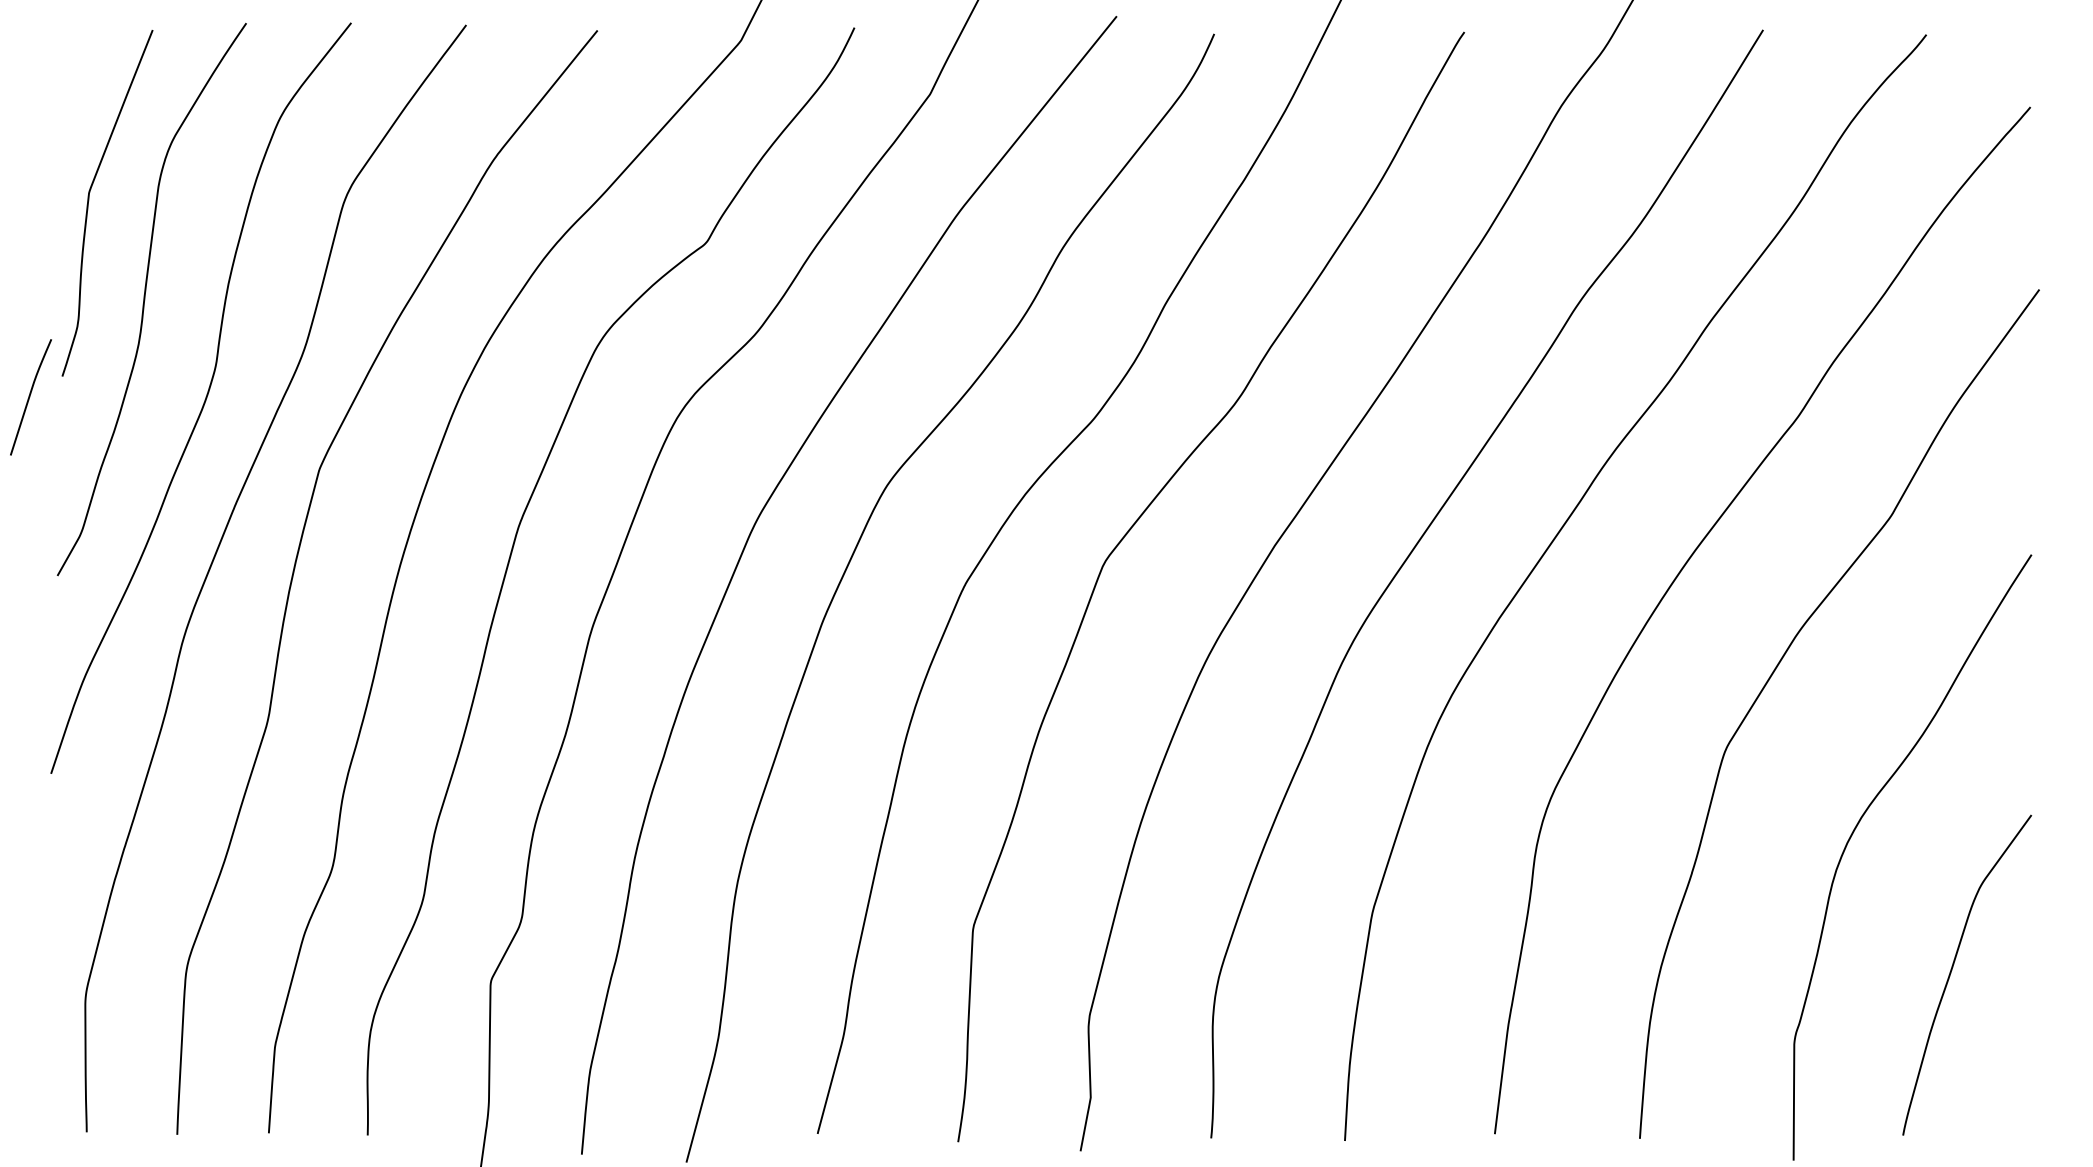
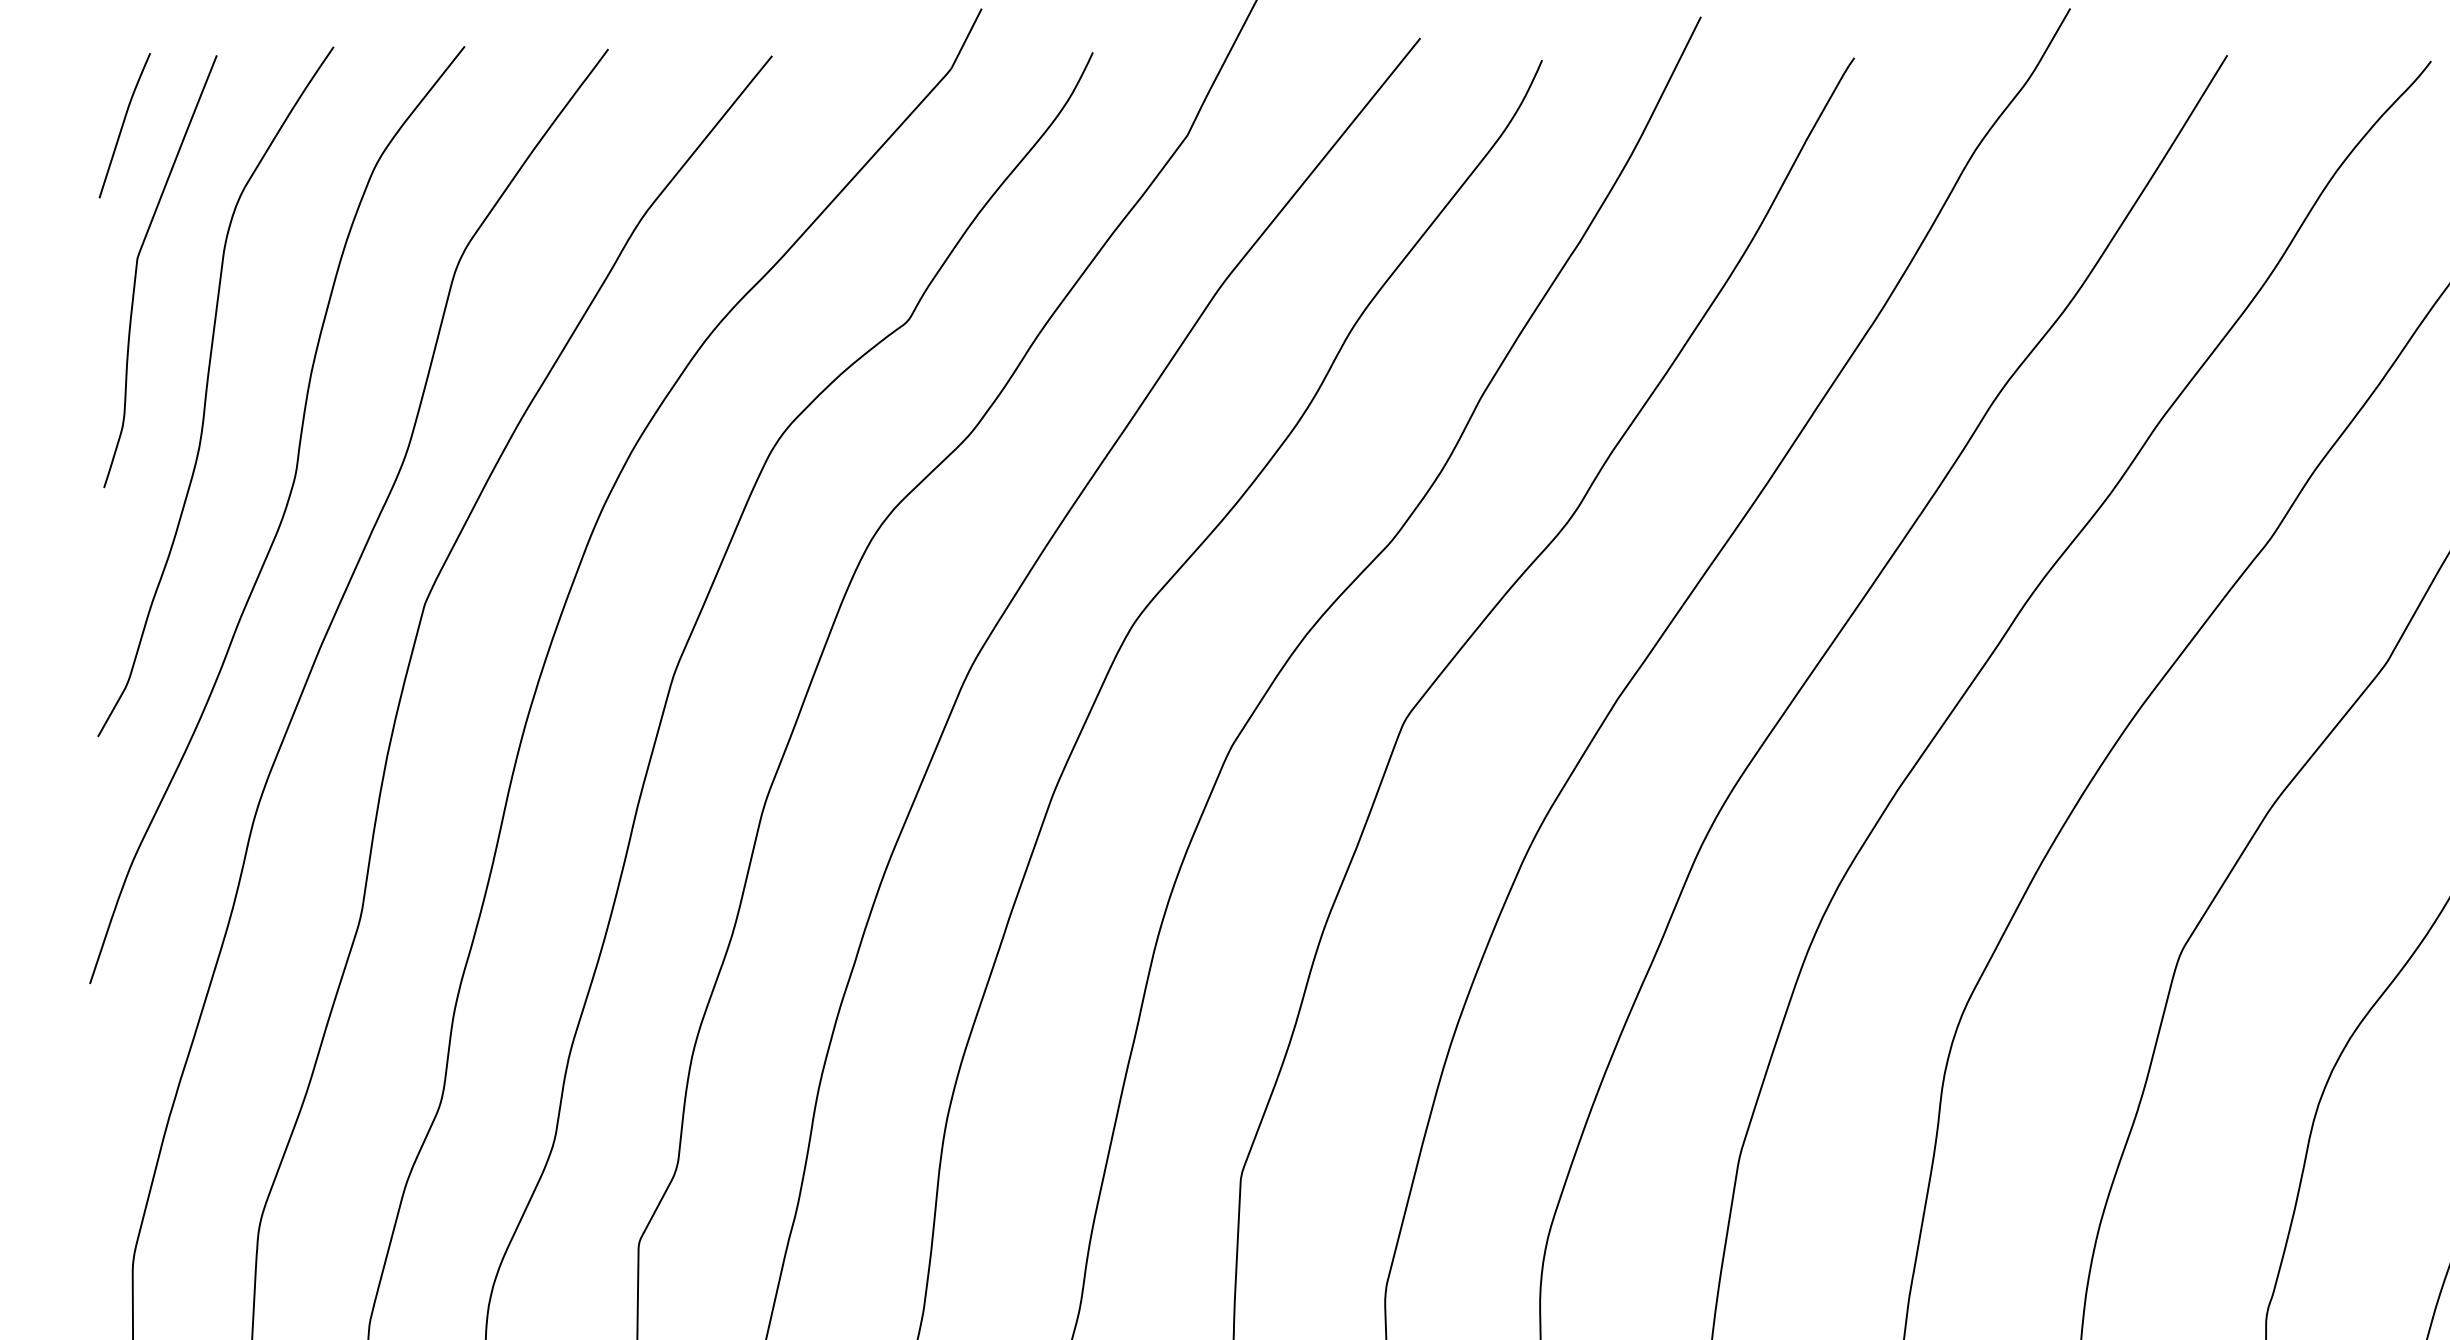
curve: (30, 397) -> (124, 125), moved

